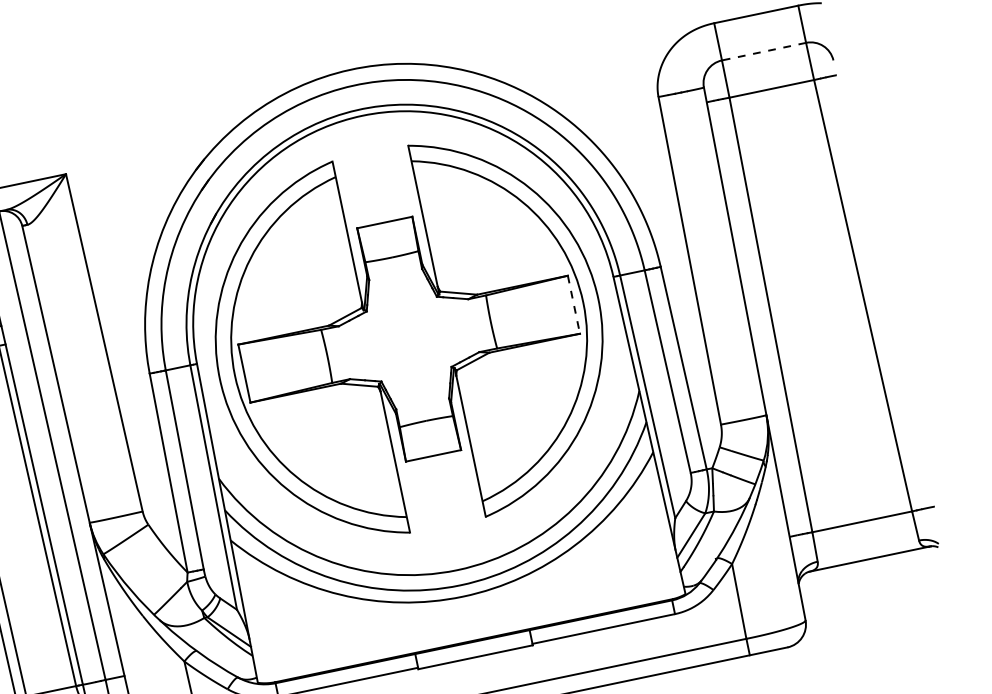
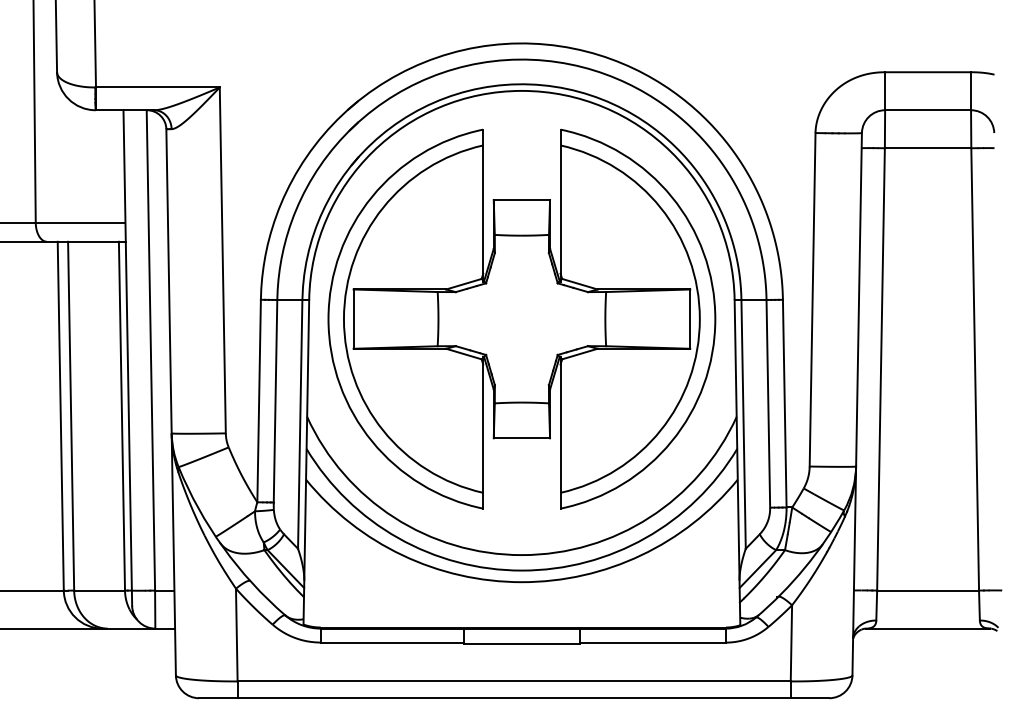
line: (764, 51) -> (928, 110), dashed -> solid
line: (574, 305) -> (690, 319), dashed -> solid

